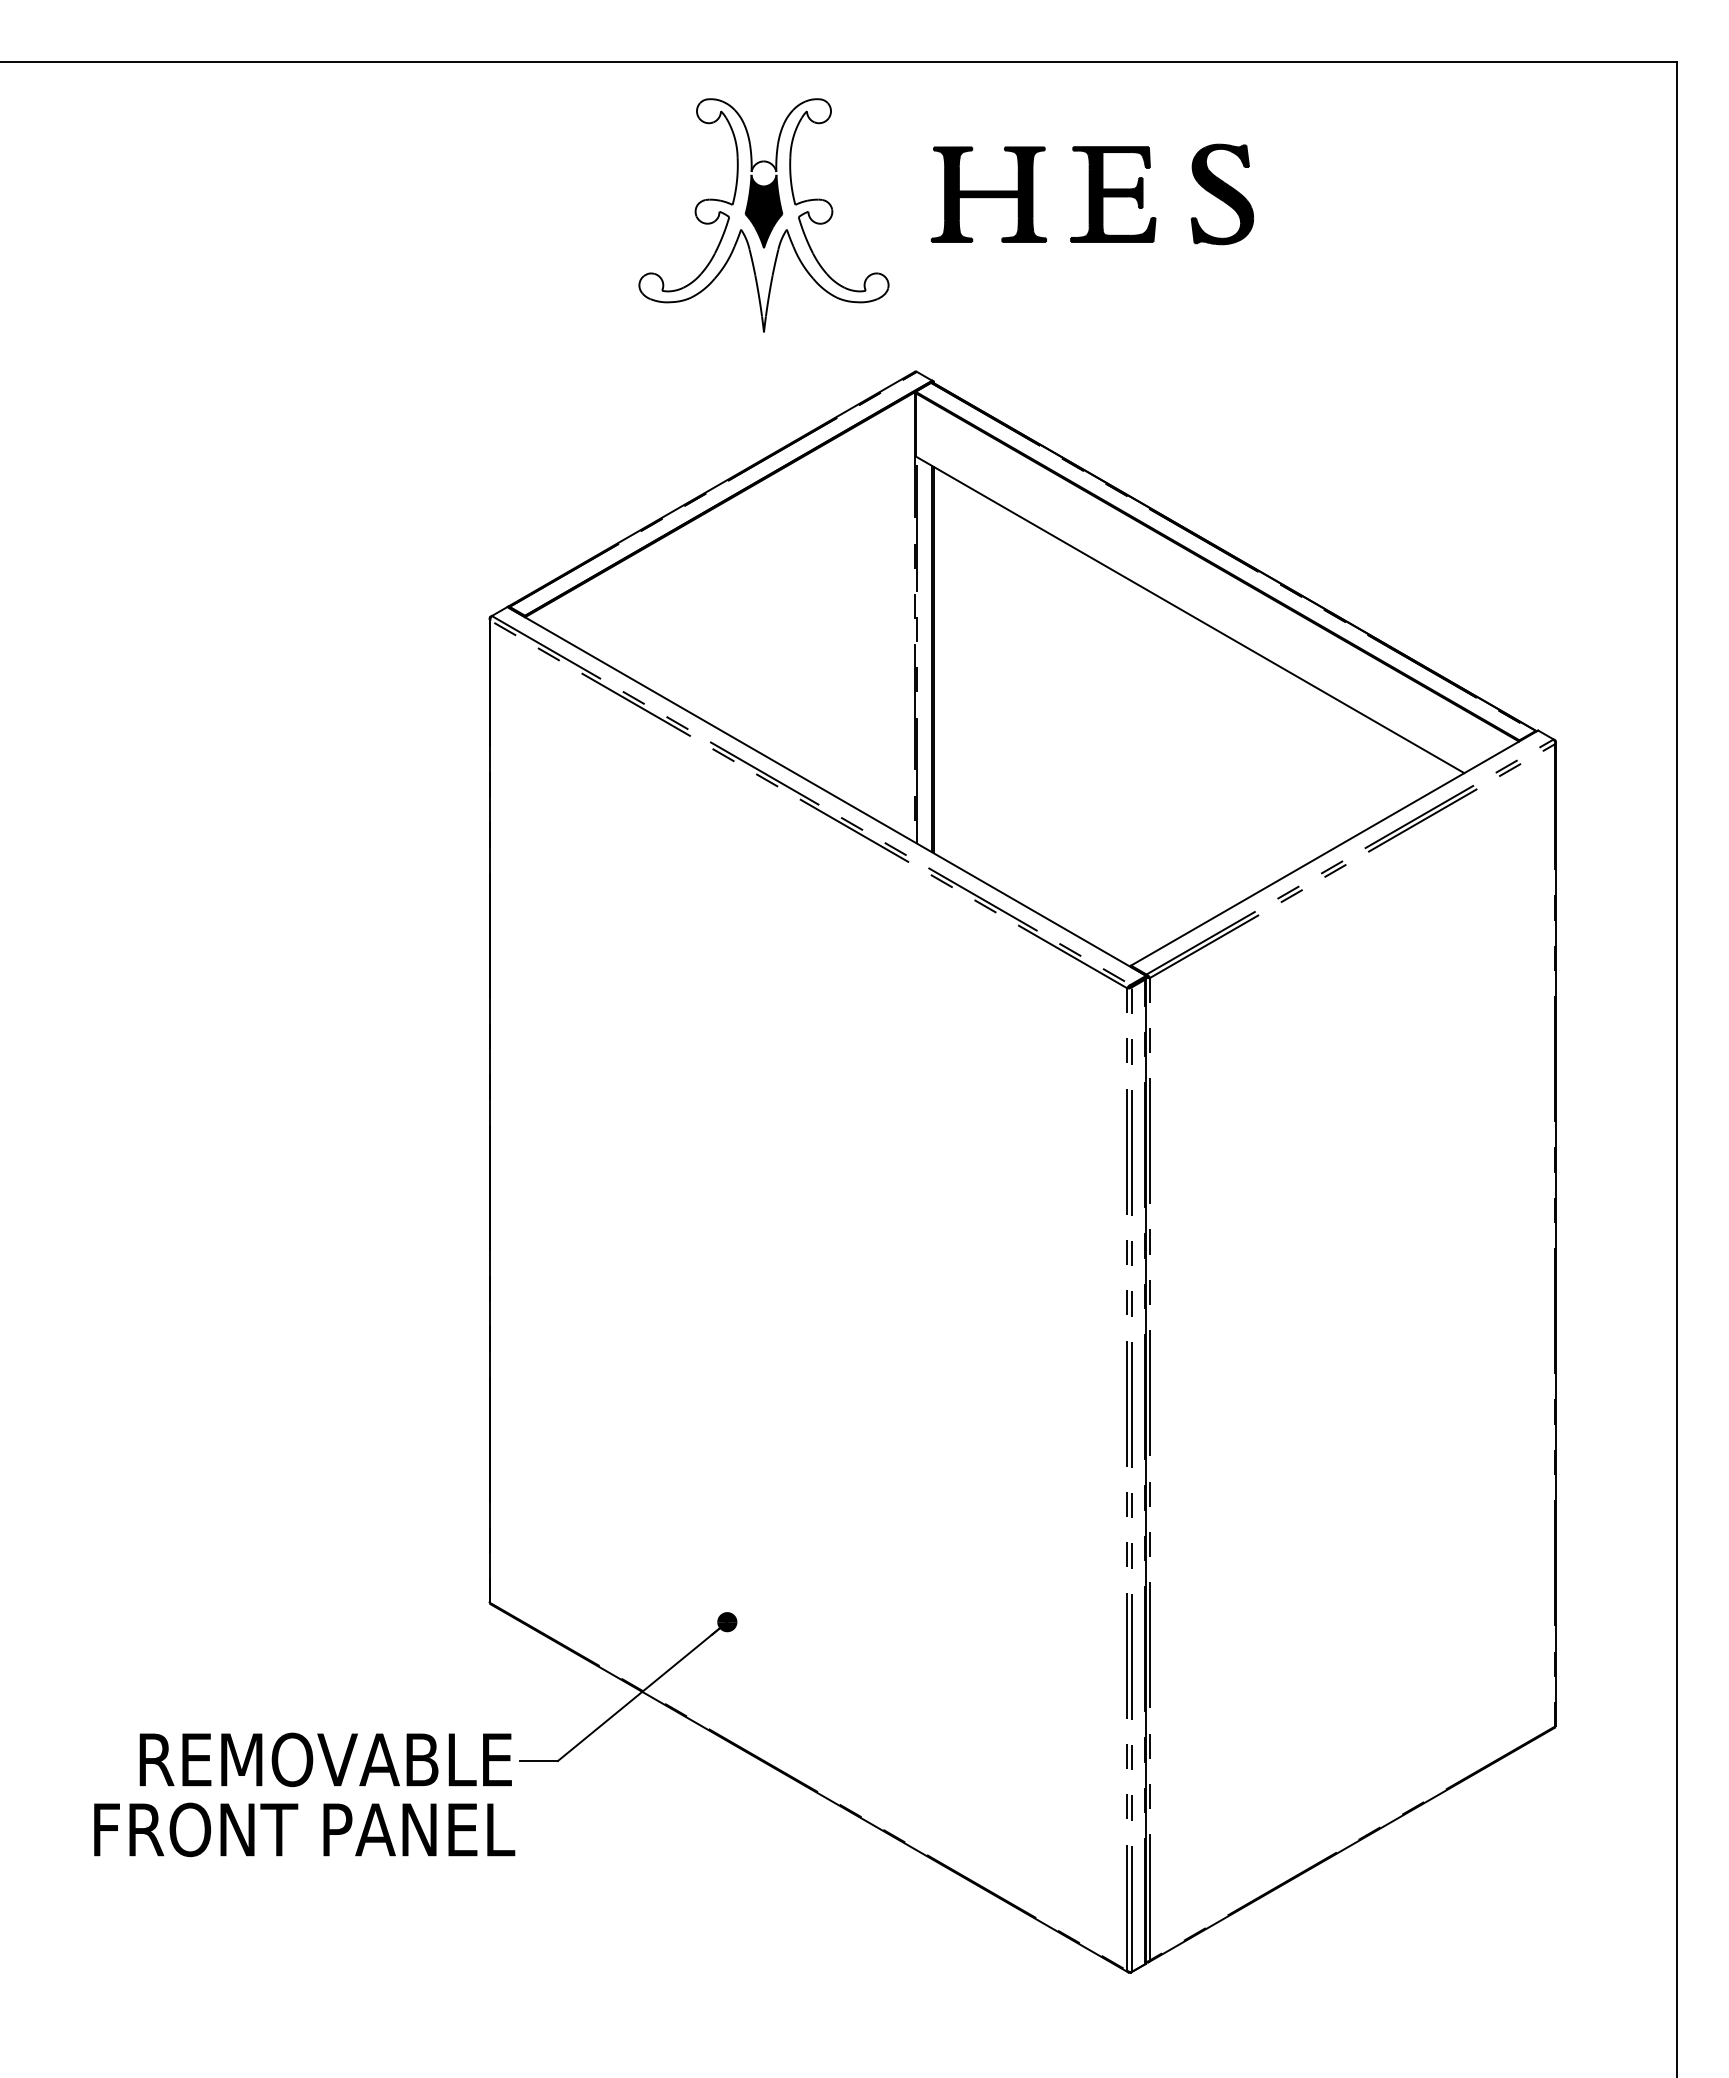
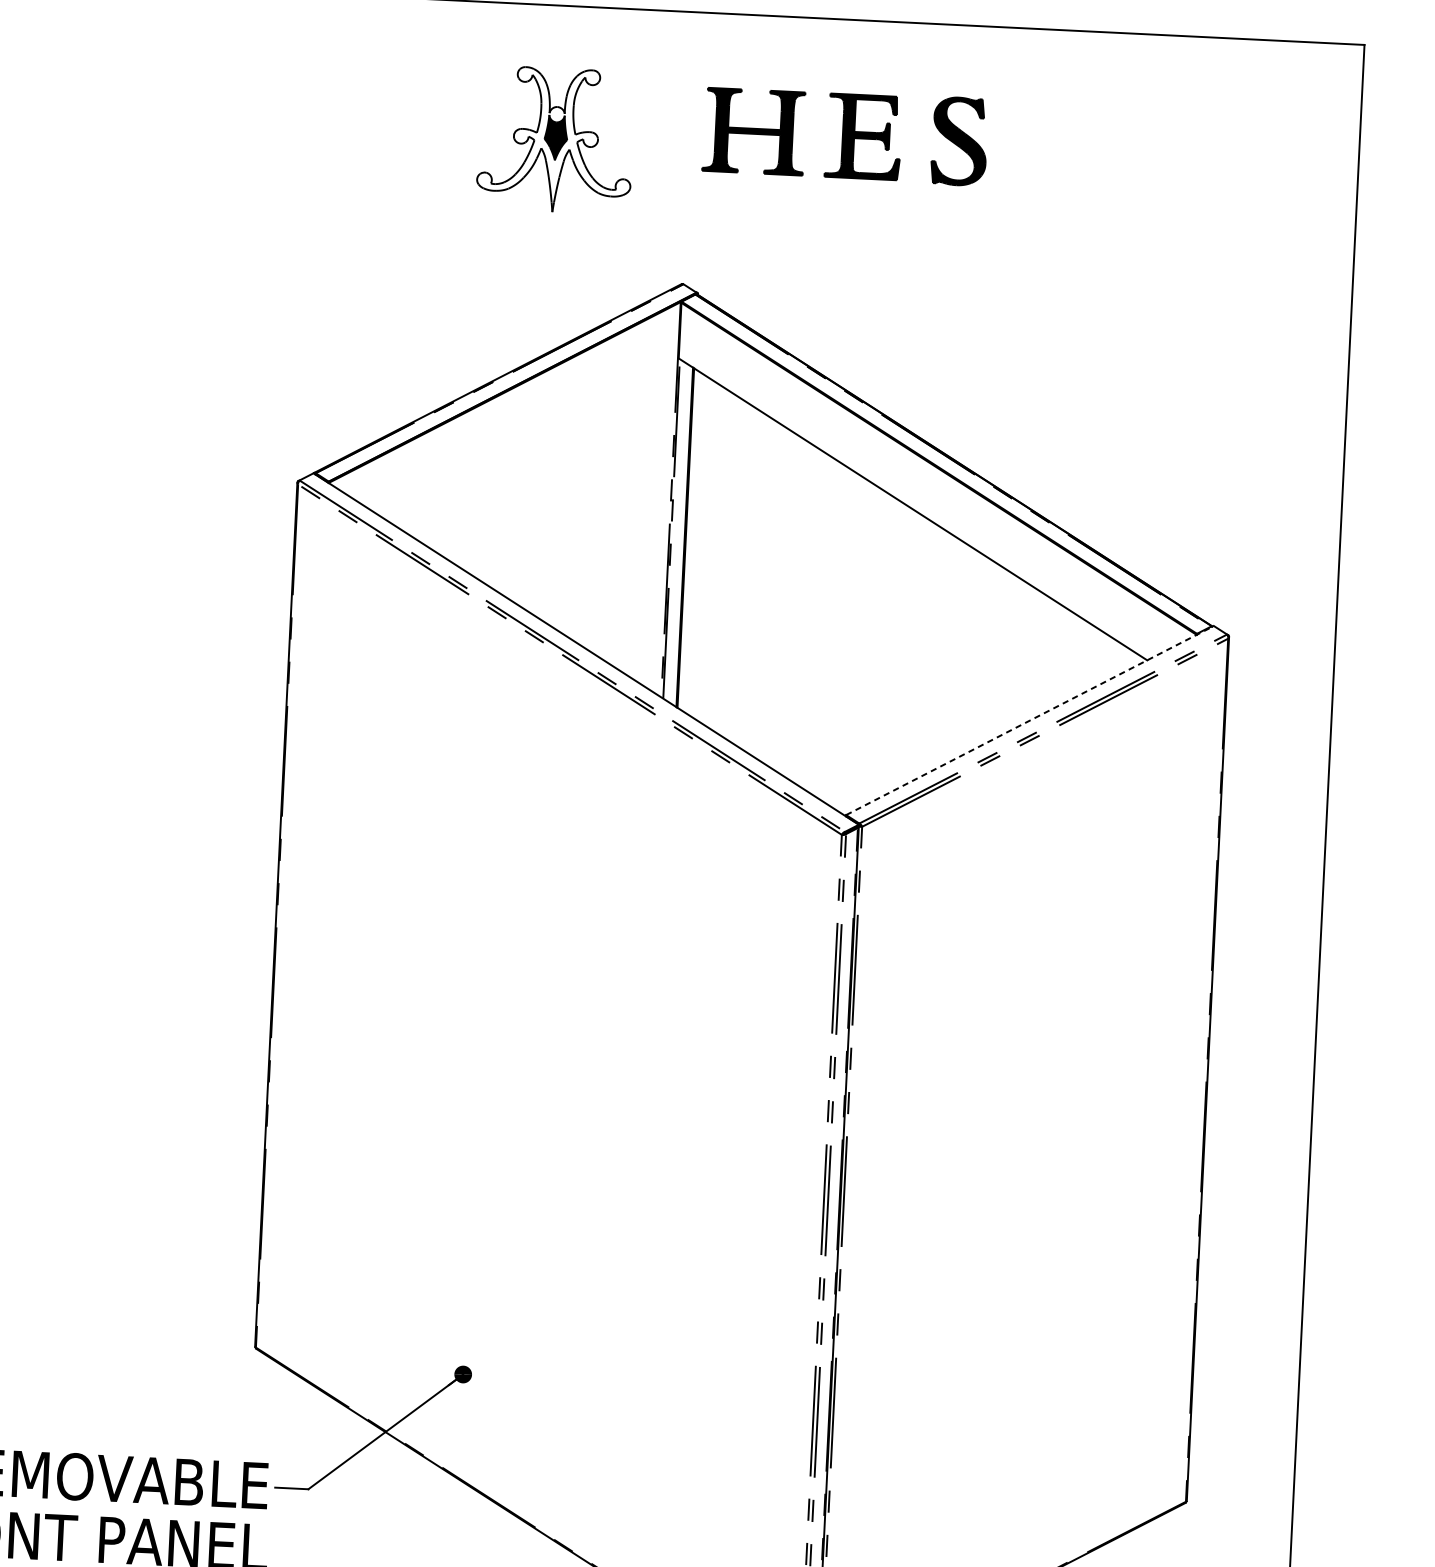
part: (763, 215) -> (555, 140), size x0.7
line: (1335, 847) -> (1030, 720), solid -> dashed

